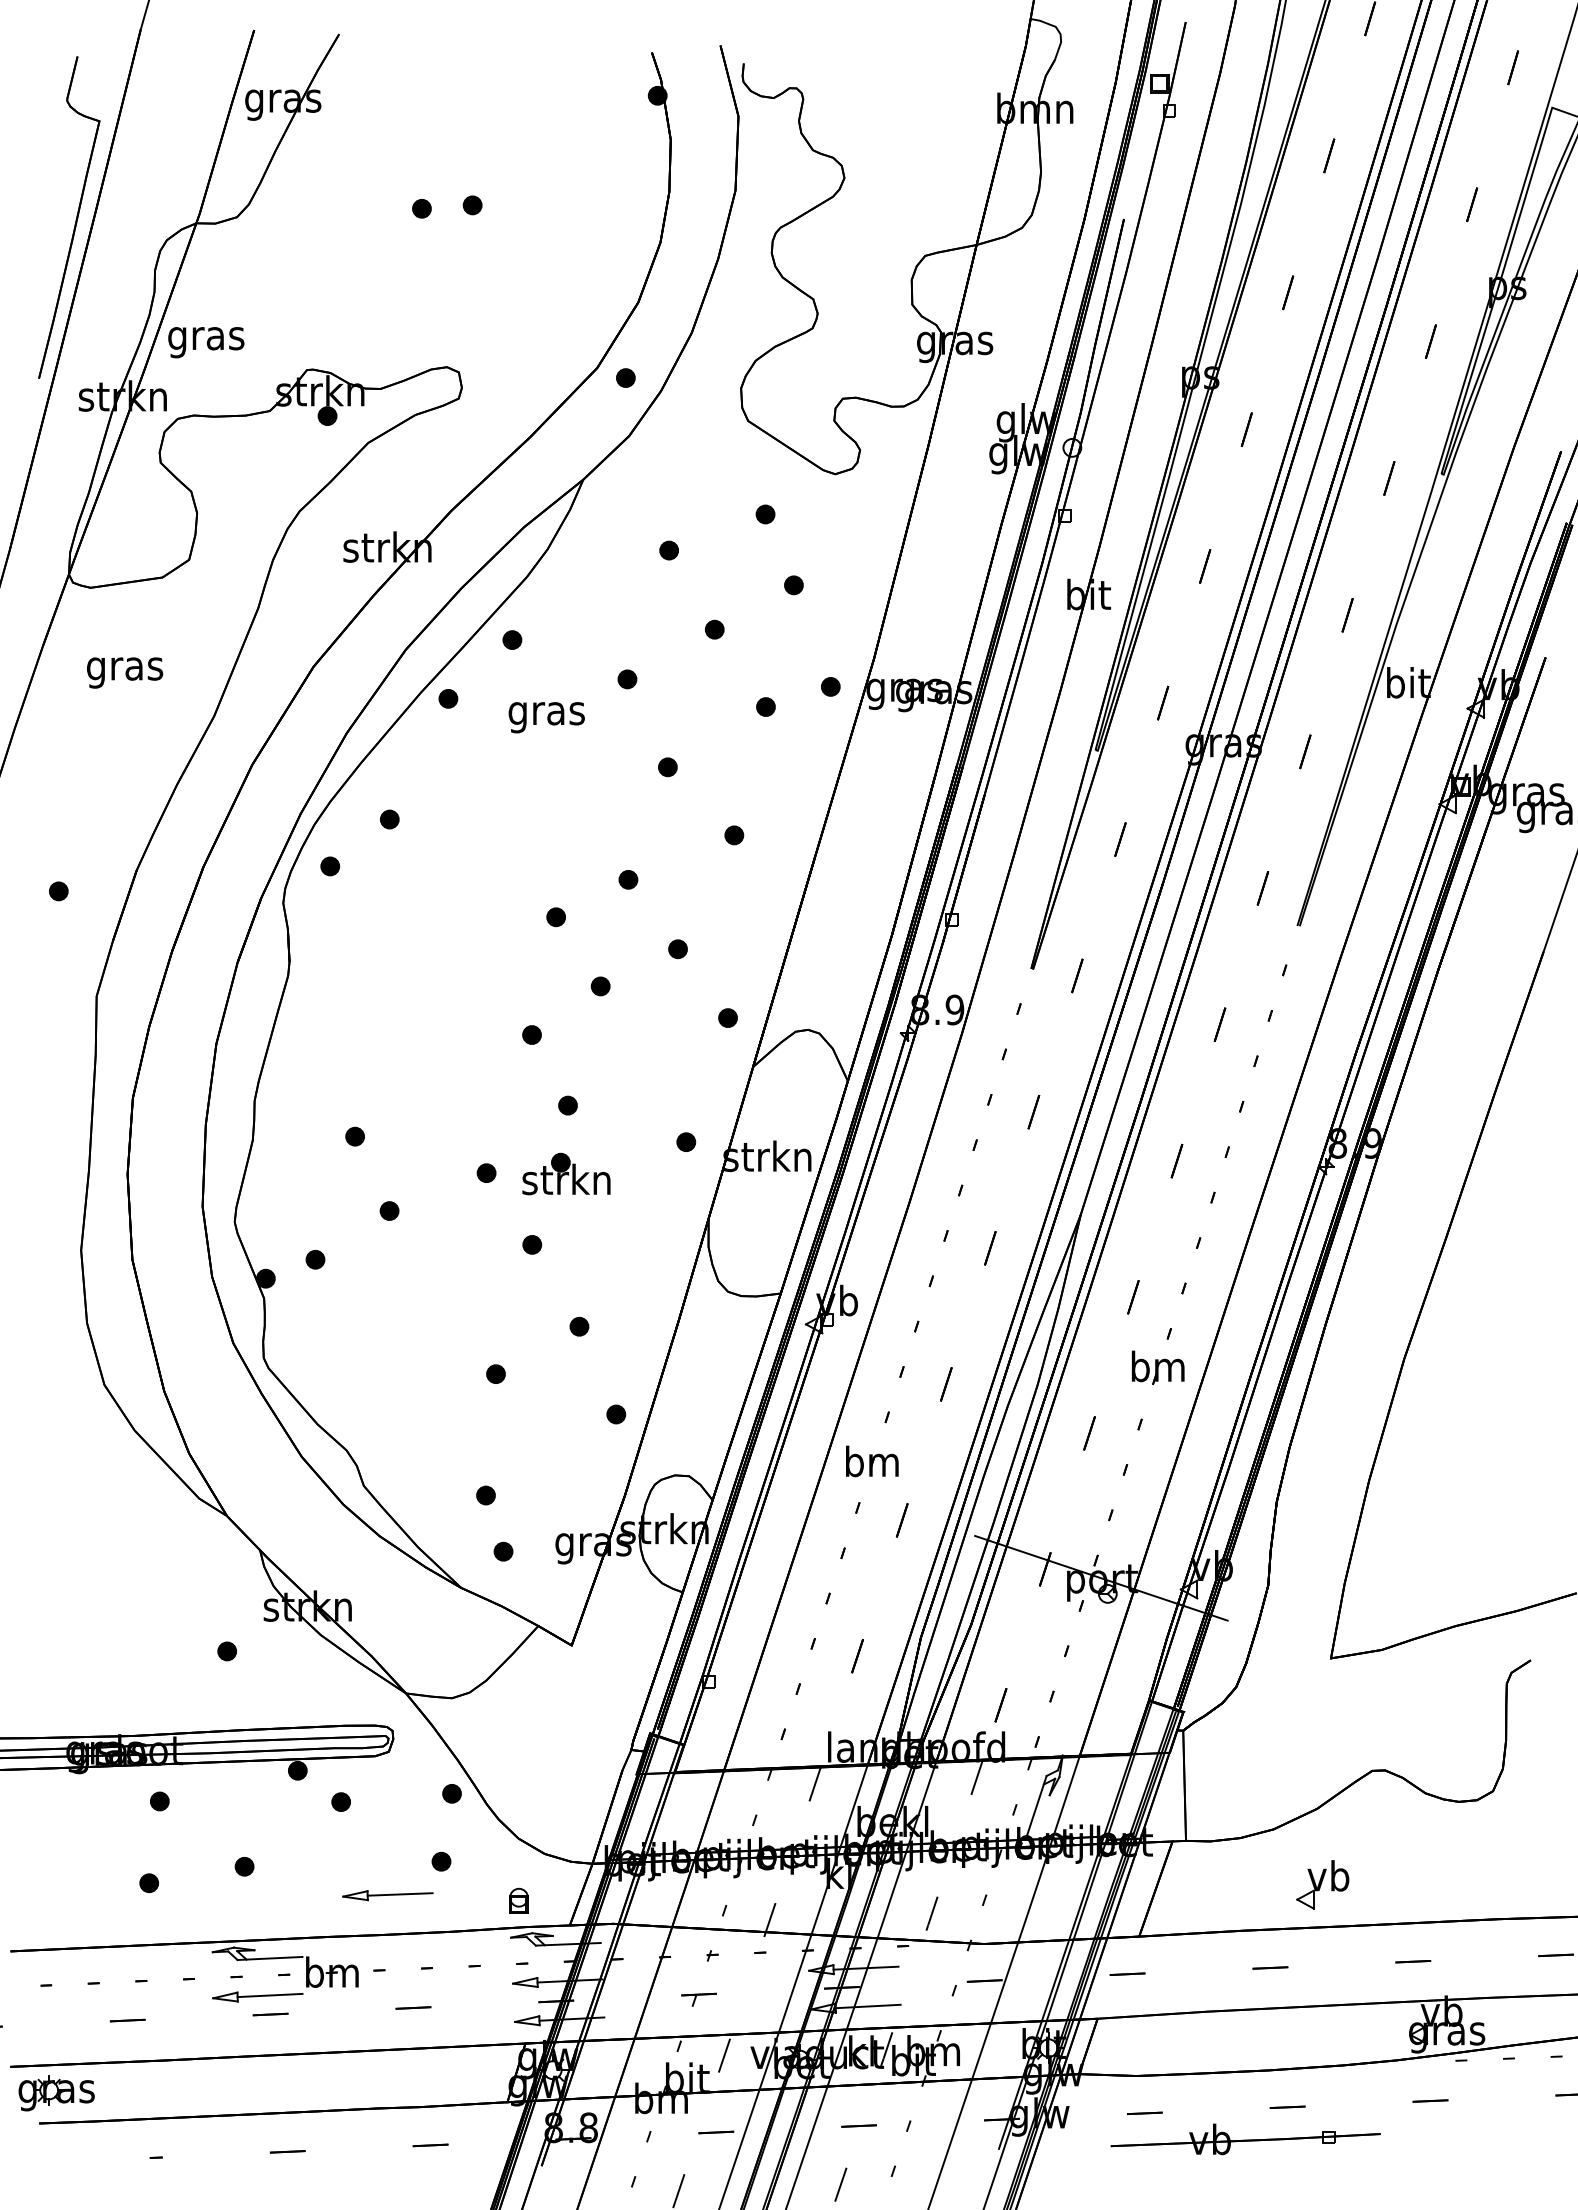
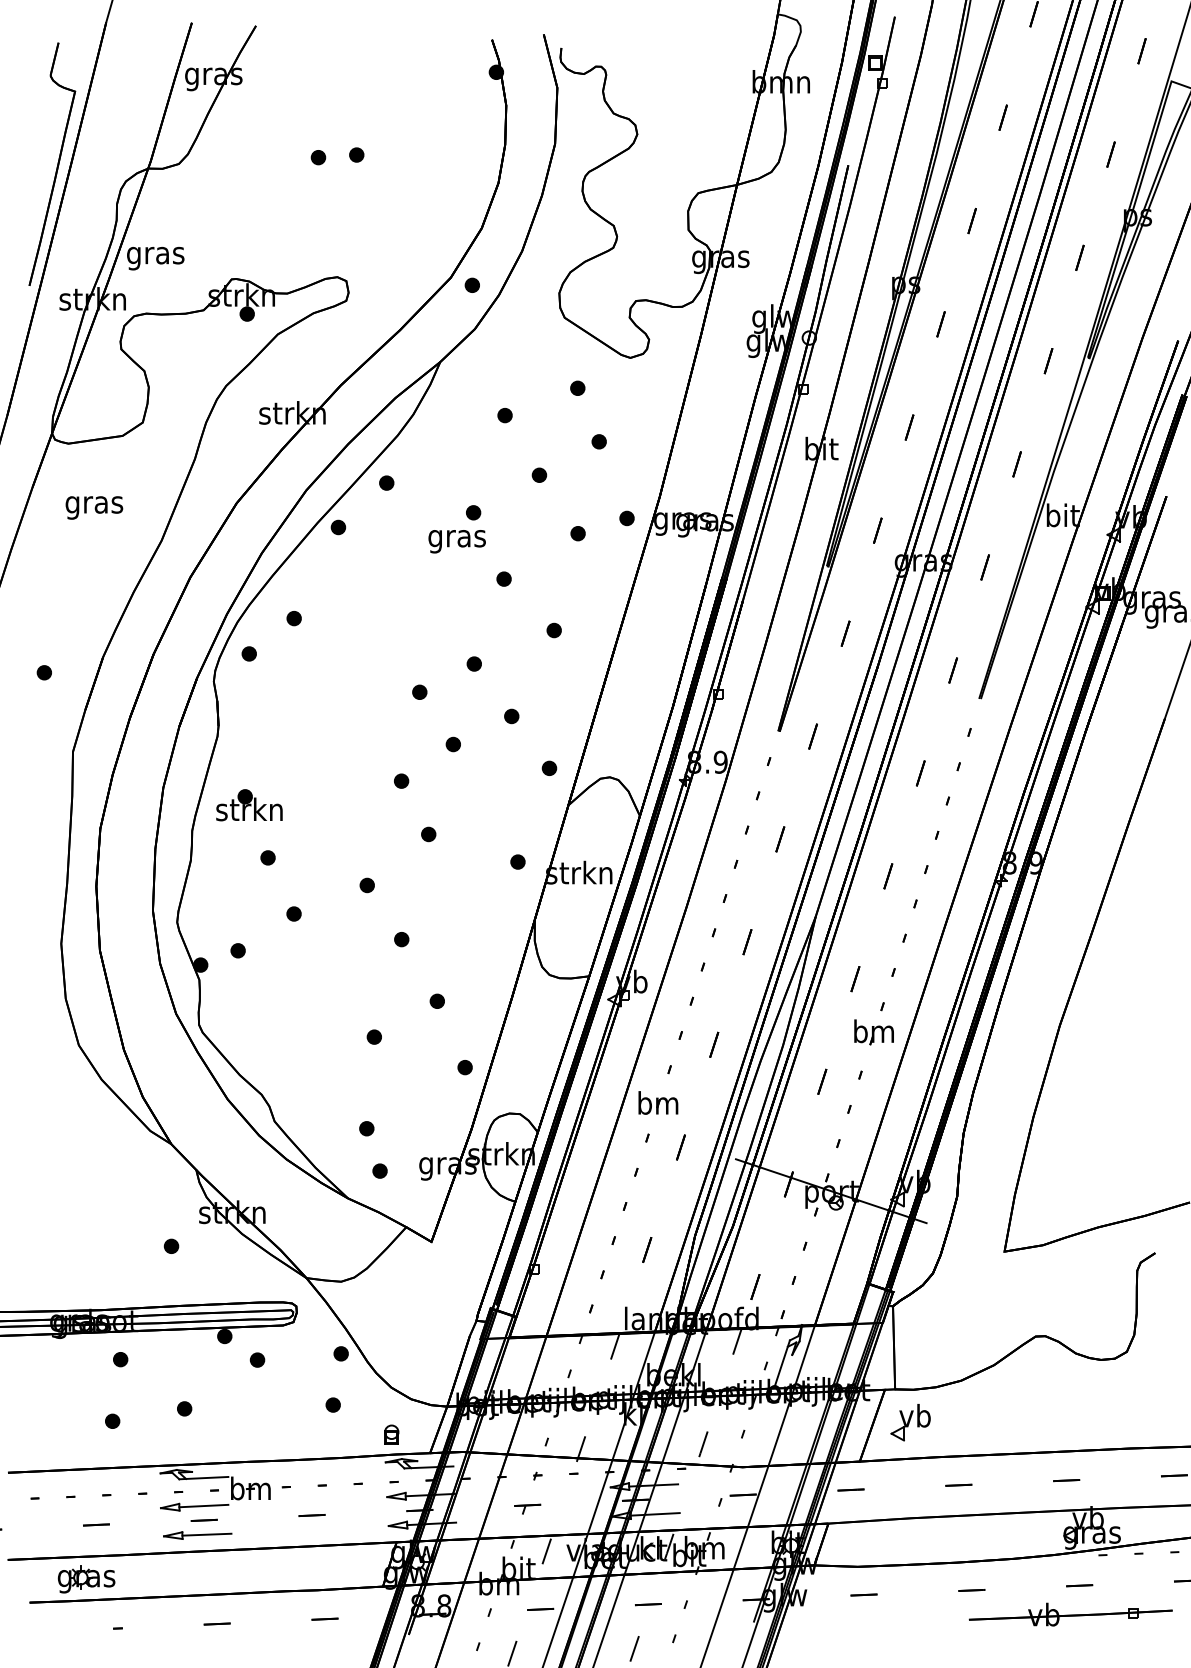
text: (546, 717) -> (457, 541), moved
part: (566, 1173) -> (249, 804), moved
part: (1322, 1884) -> (910, 1422), moved
part: (387, 1895) -> (197, 1535), moved
part: (56, 2093) -> (86, 1580), moved
part: (1245, 2139) -> (1070, 1614), moved

